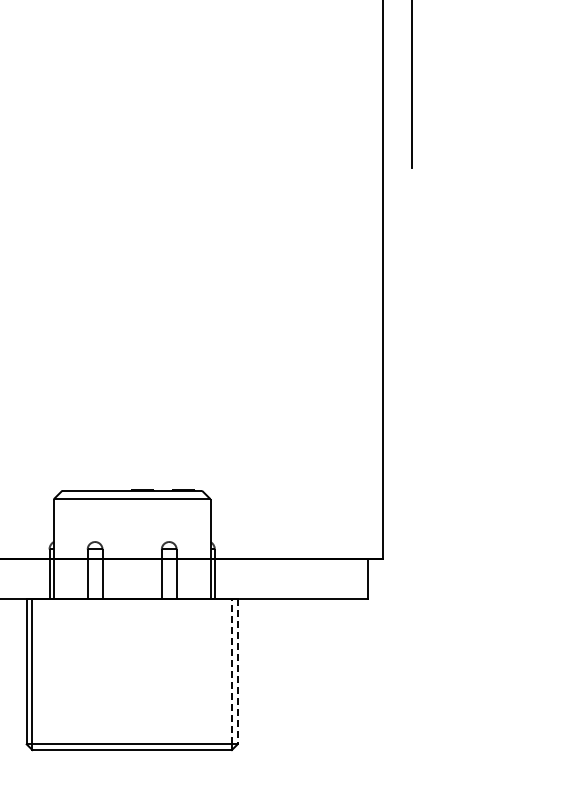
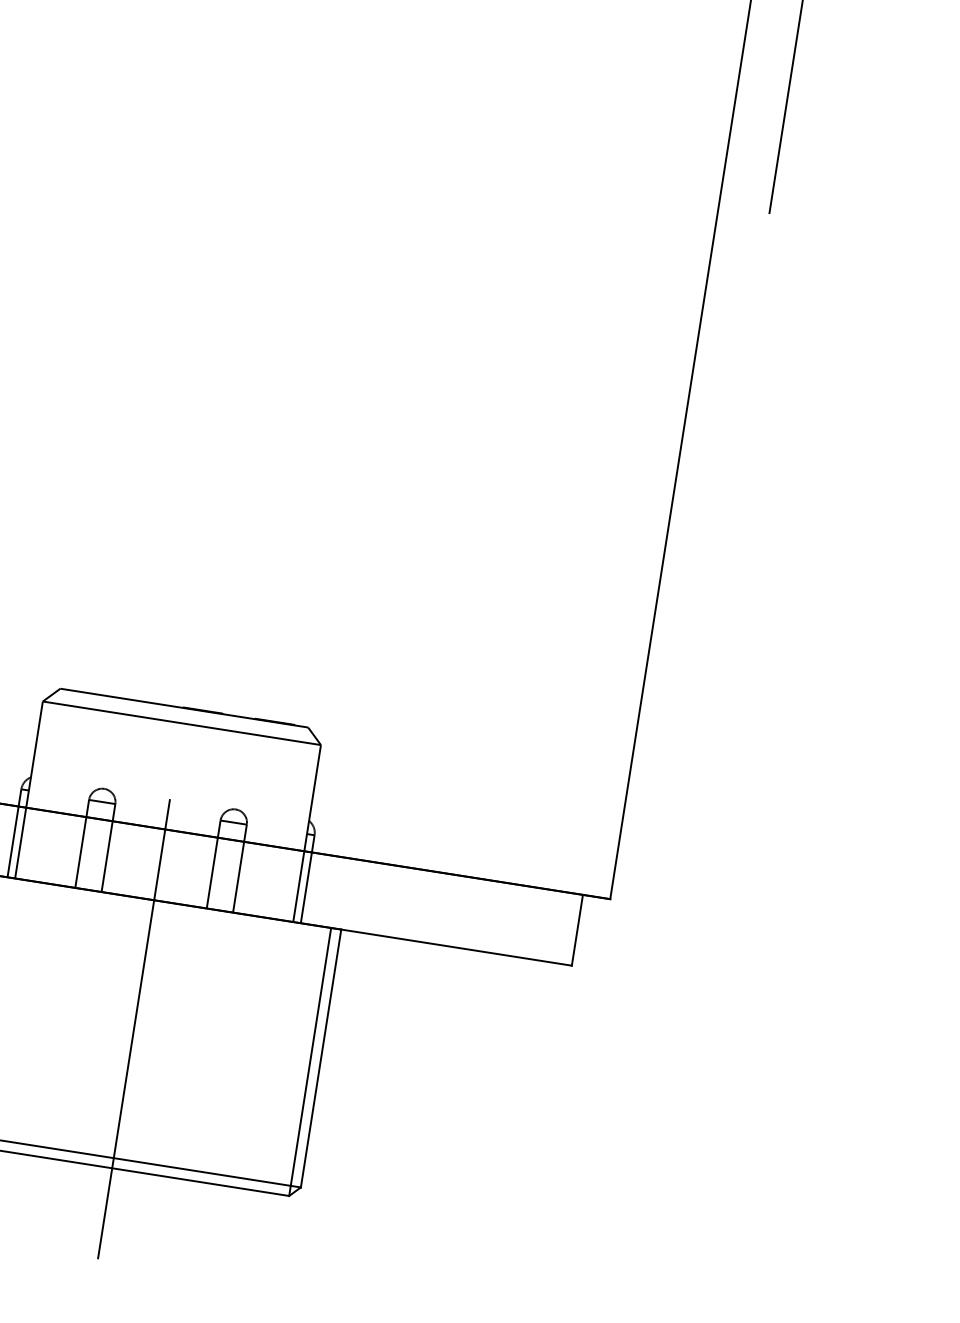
line: (132, 671) -> (134, 1028), added
line: (231, 671) -> (310, 1056), dashed -> solid
line: (237, 671) -> (320, 1058), dashed -> solid

